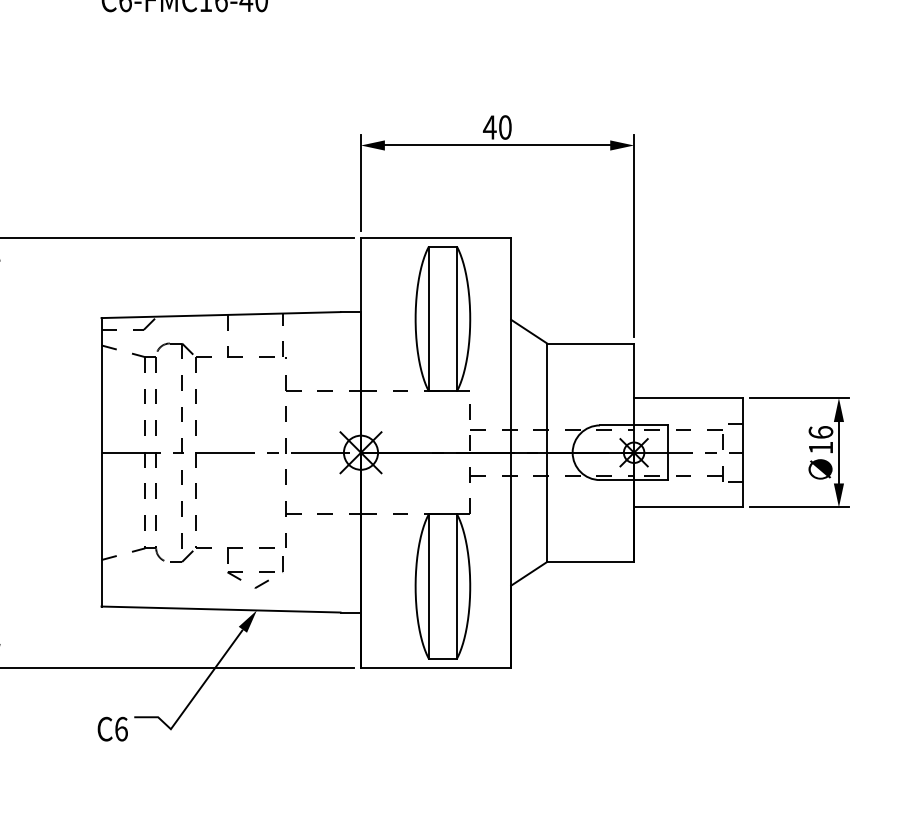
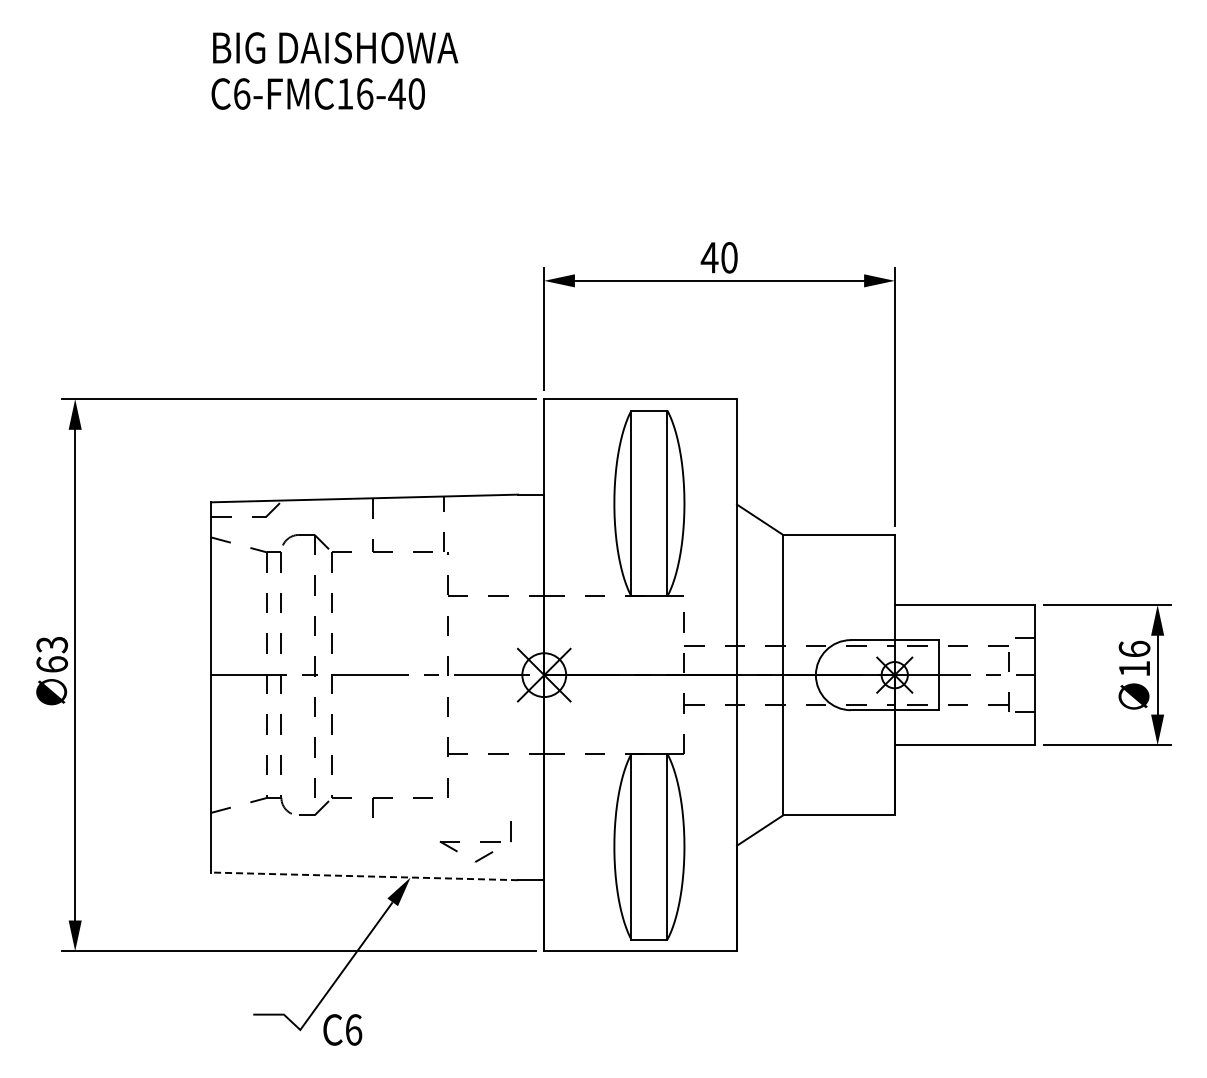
part: (255, 572) -> (475, 841), moved
line: (220, 609) -> (364, 876), solid -> dashed
text: (112, 728) -> (342, 1029), moved

